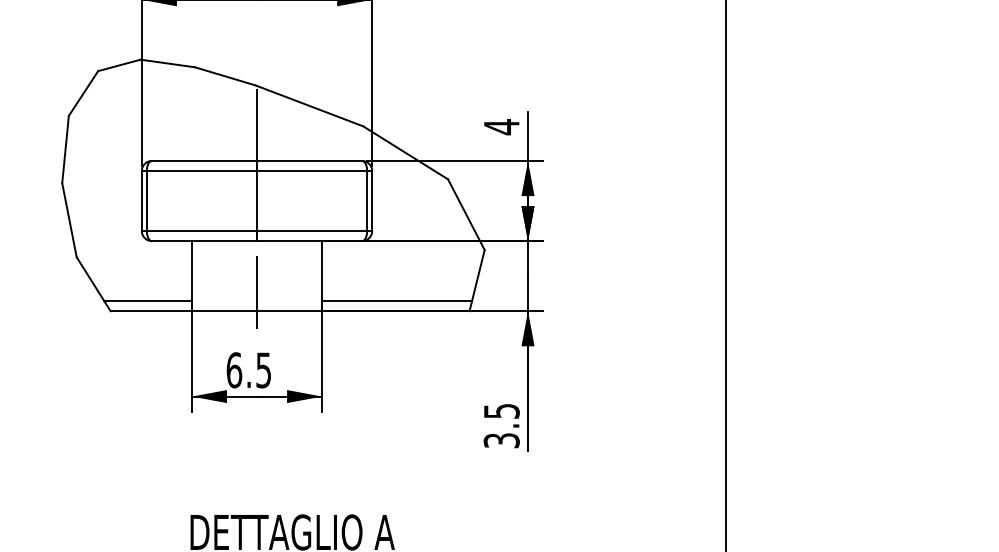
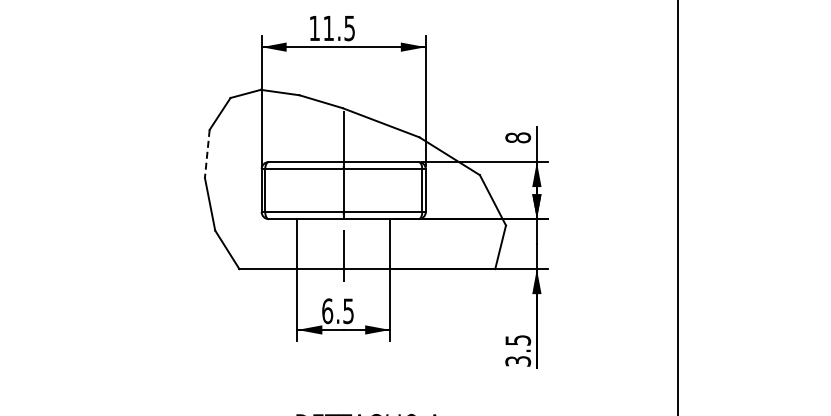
text: (502, 126) -> (518, 137), 4 -> 8
line: (65, 150) -> (207, 154), solid -> dashed
line: (147, 300) -> (265, 261), removed
line: (396, 300) -> (443, 261), removed

